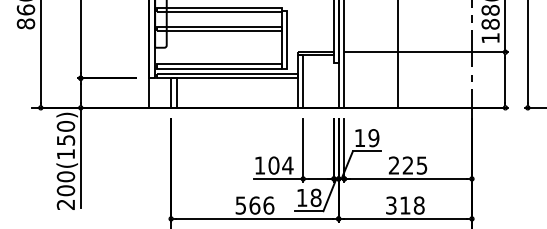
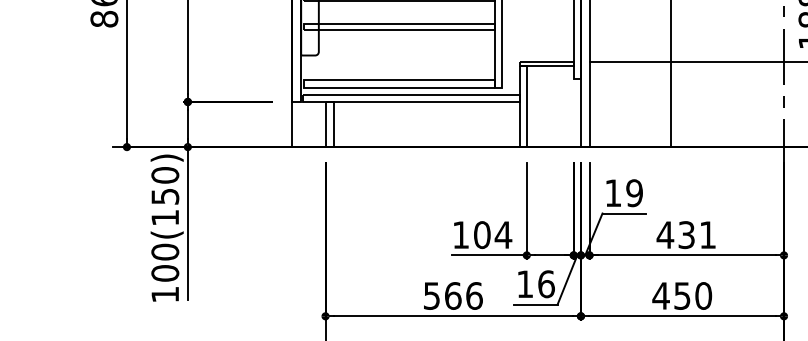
text: (407, 165) -> (685, 234), 225 -> 431
text: (315, 197) -> (545, 283), 18 -> 16
text: (65, 204) -> (164, 294), 200(150) -> 100(150)
text: (404, 205) -> (681, 295), 318 -> 450

